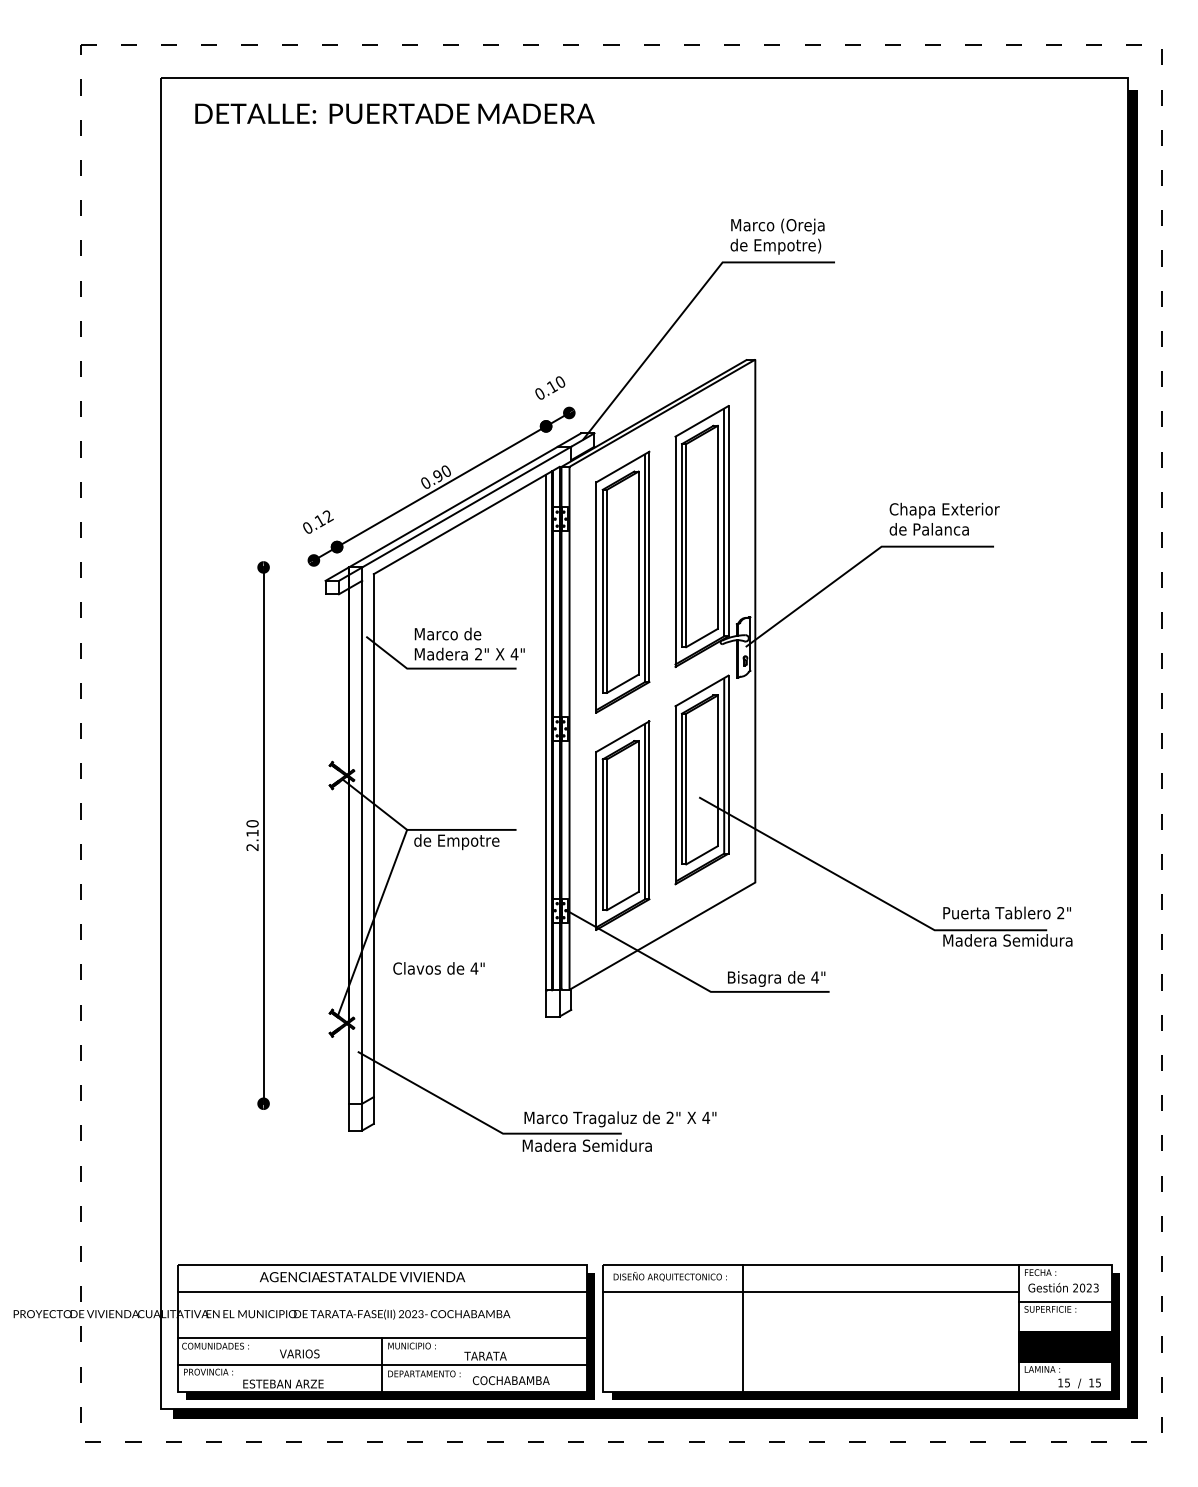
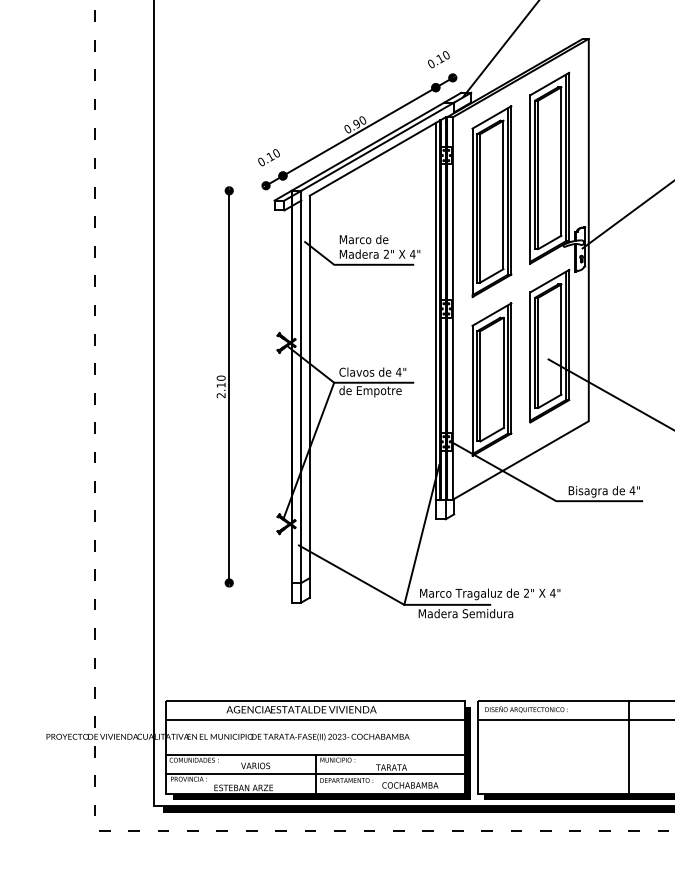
text: (327, 516) -> (275, 153), 0.12 -> 0.10
text: (438, 968) -> (372, 372), moved
line: (526, 1037) -> (421, 534), added
line: (742, 1328) -> (629, 747), moved

